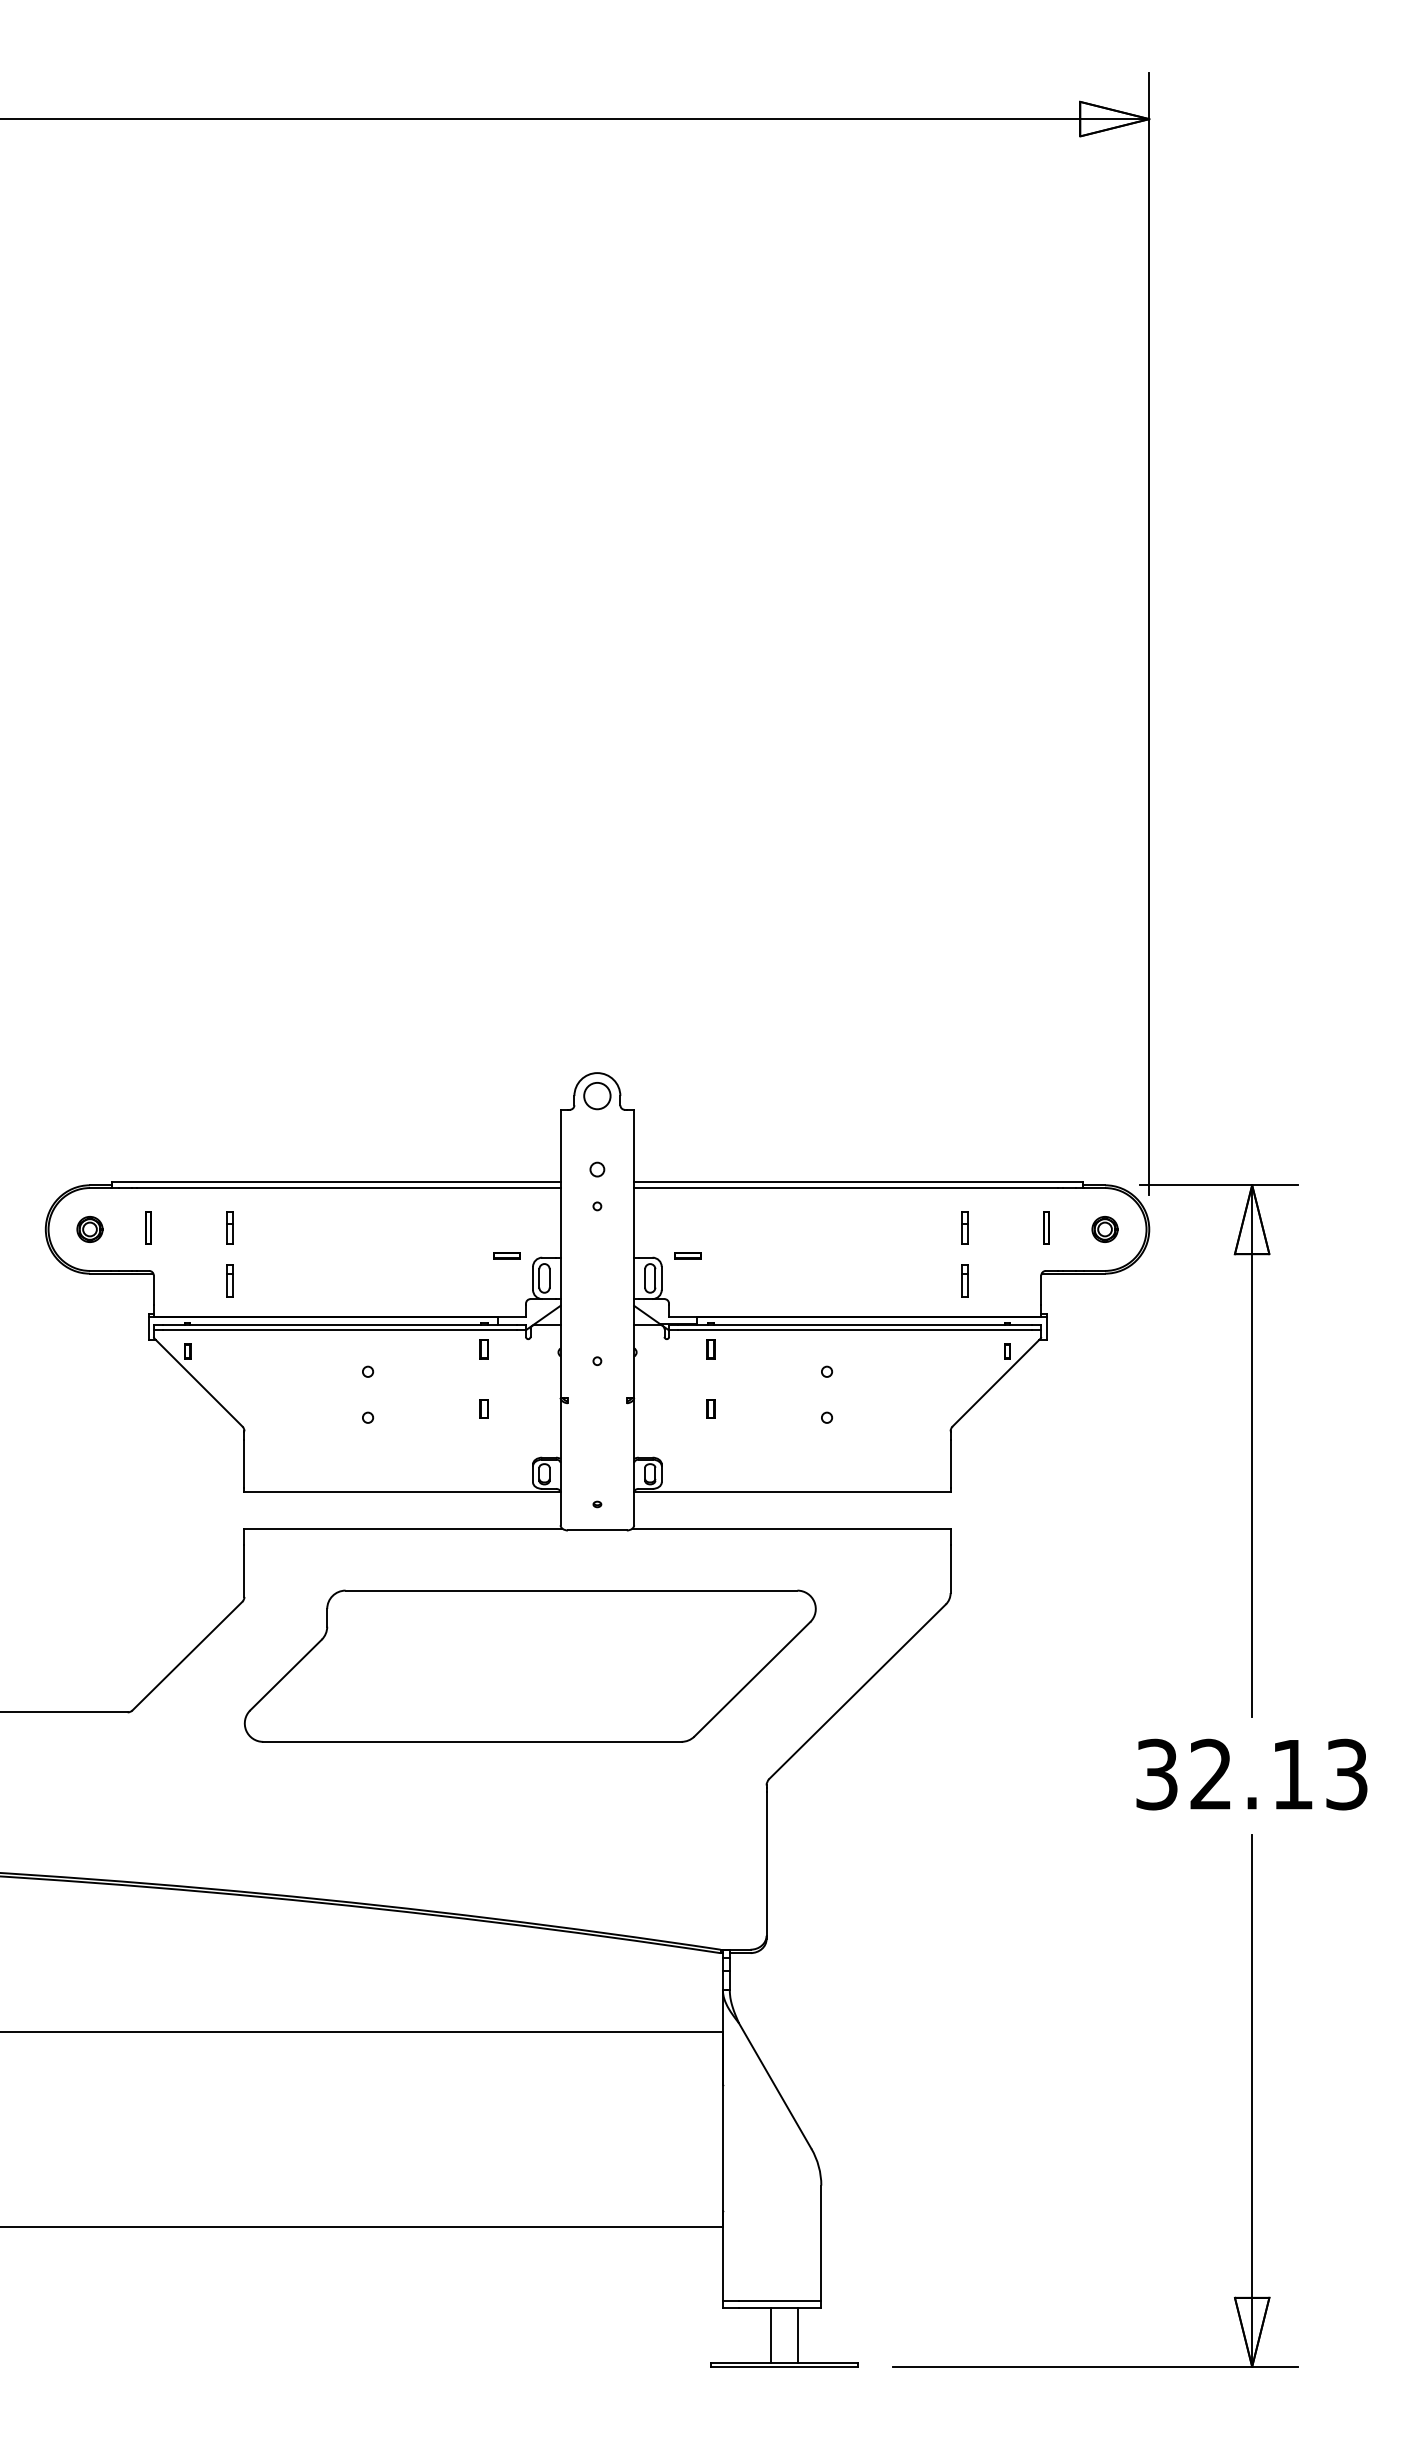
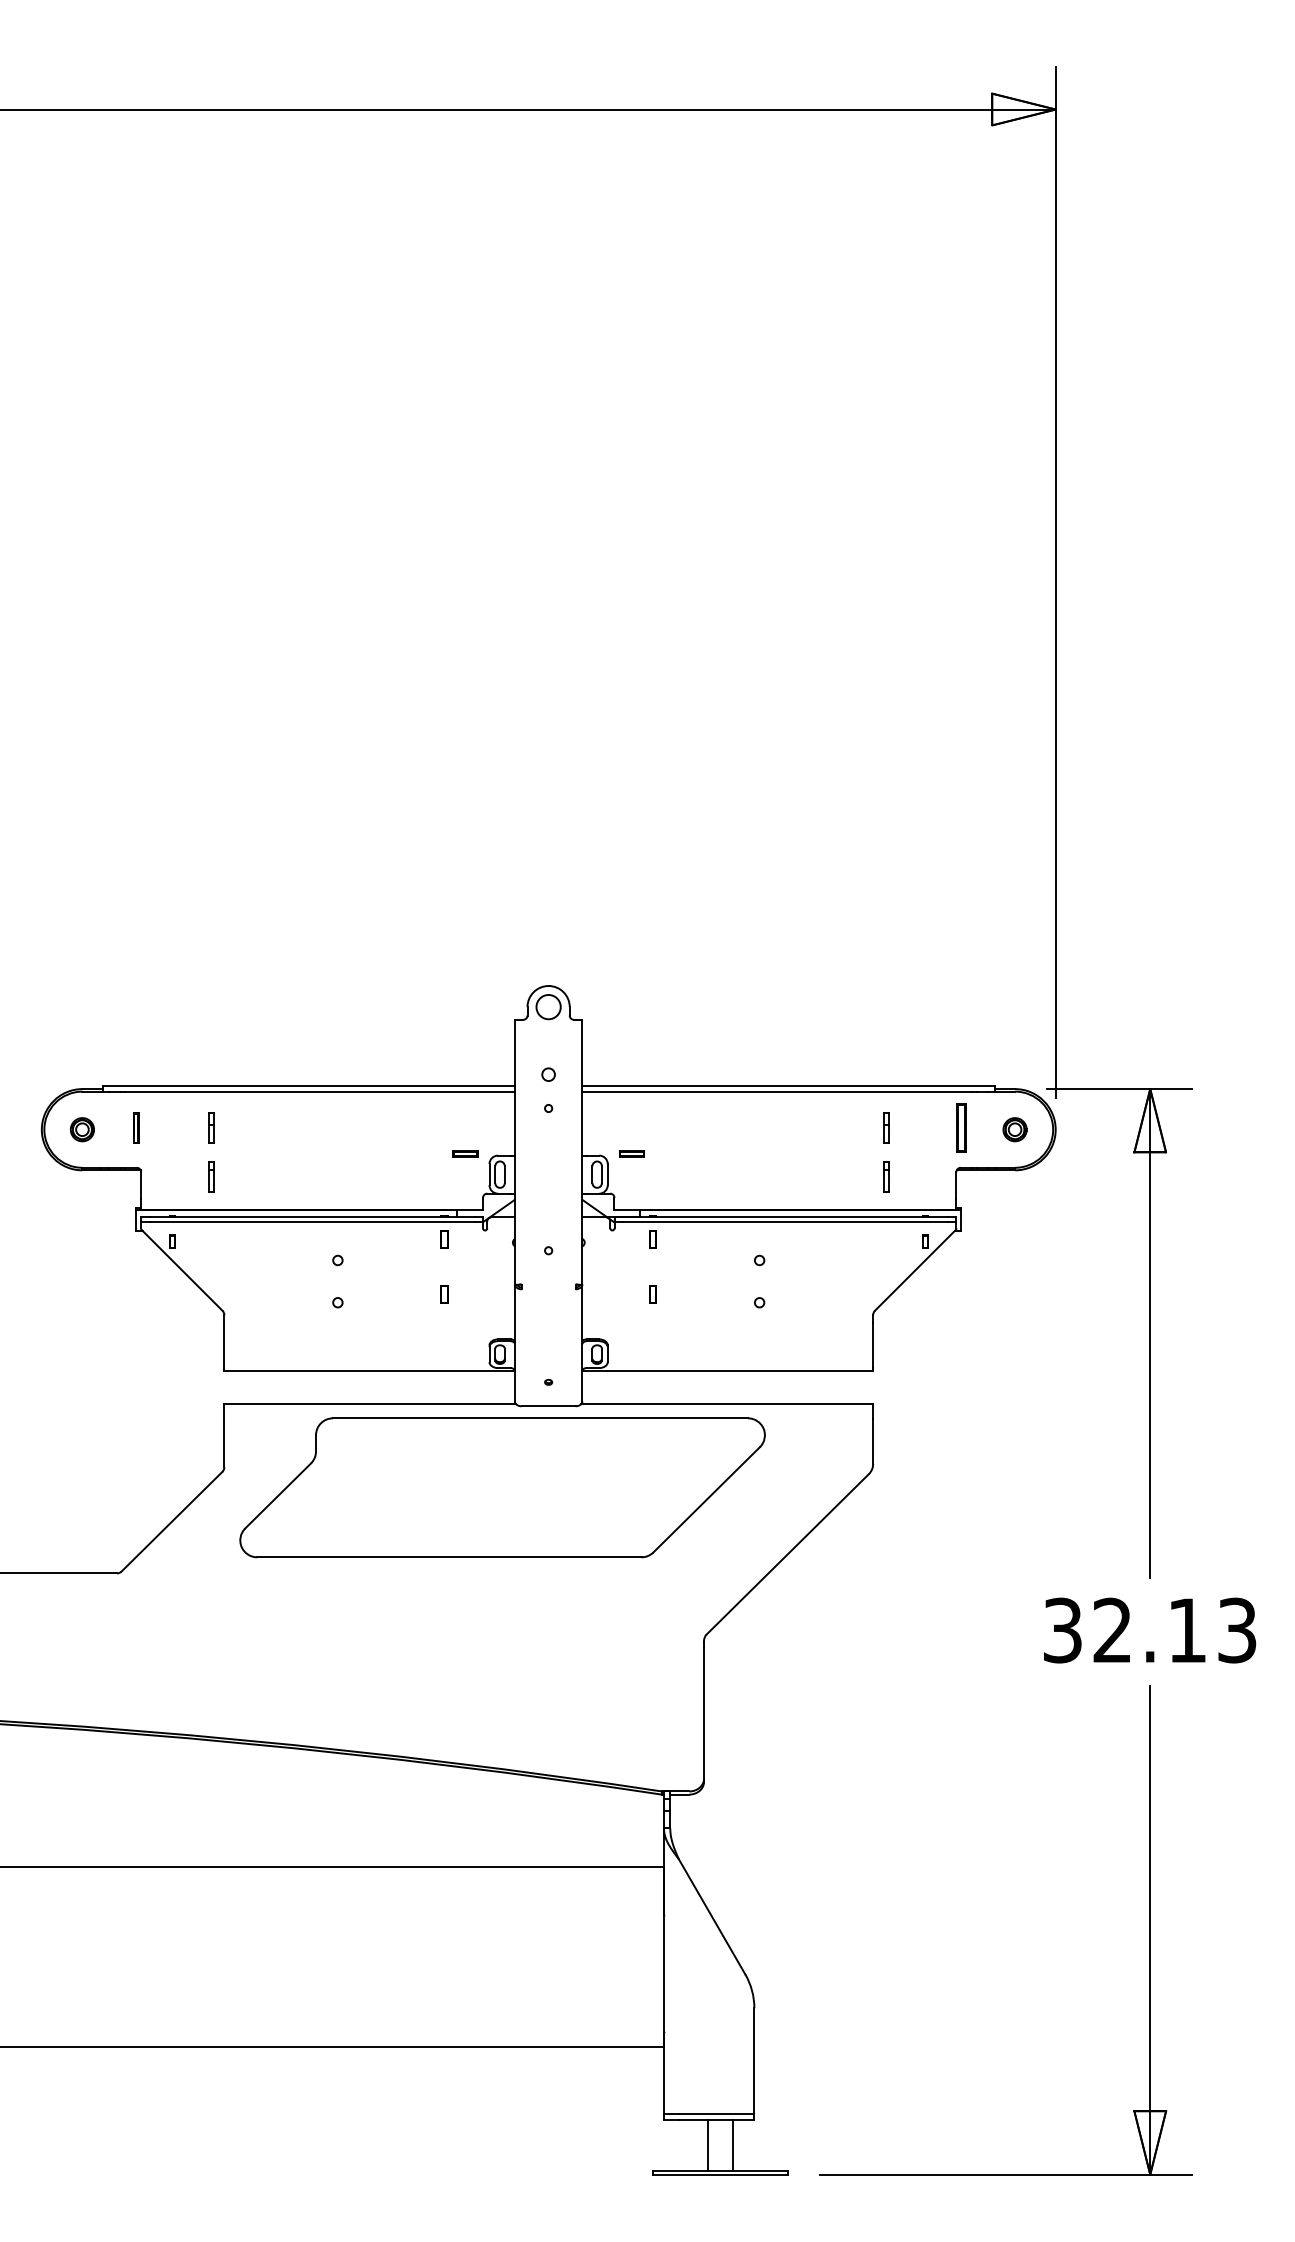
part: (1046, 1227) -> (961, 1127), size x1.6
part: (529, 1665) -> (501, 1487), moved

